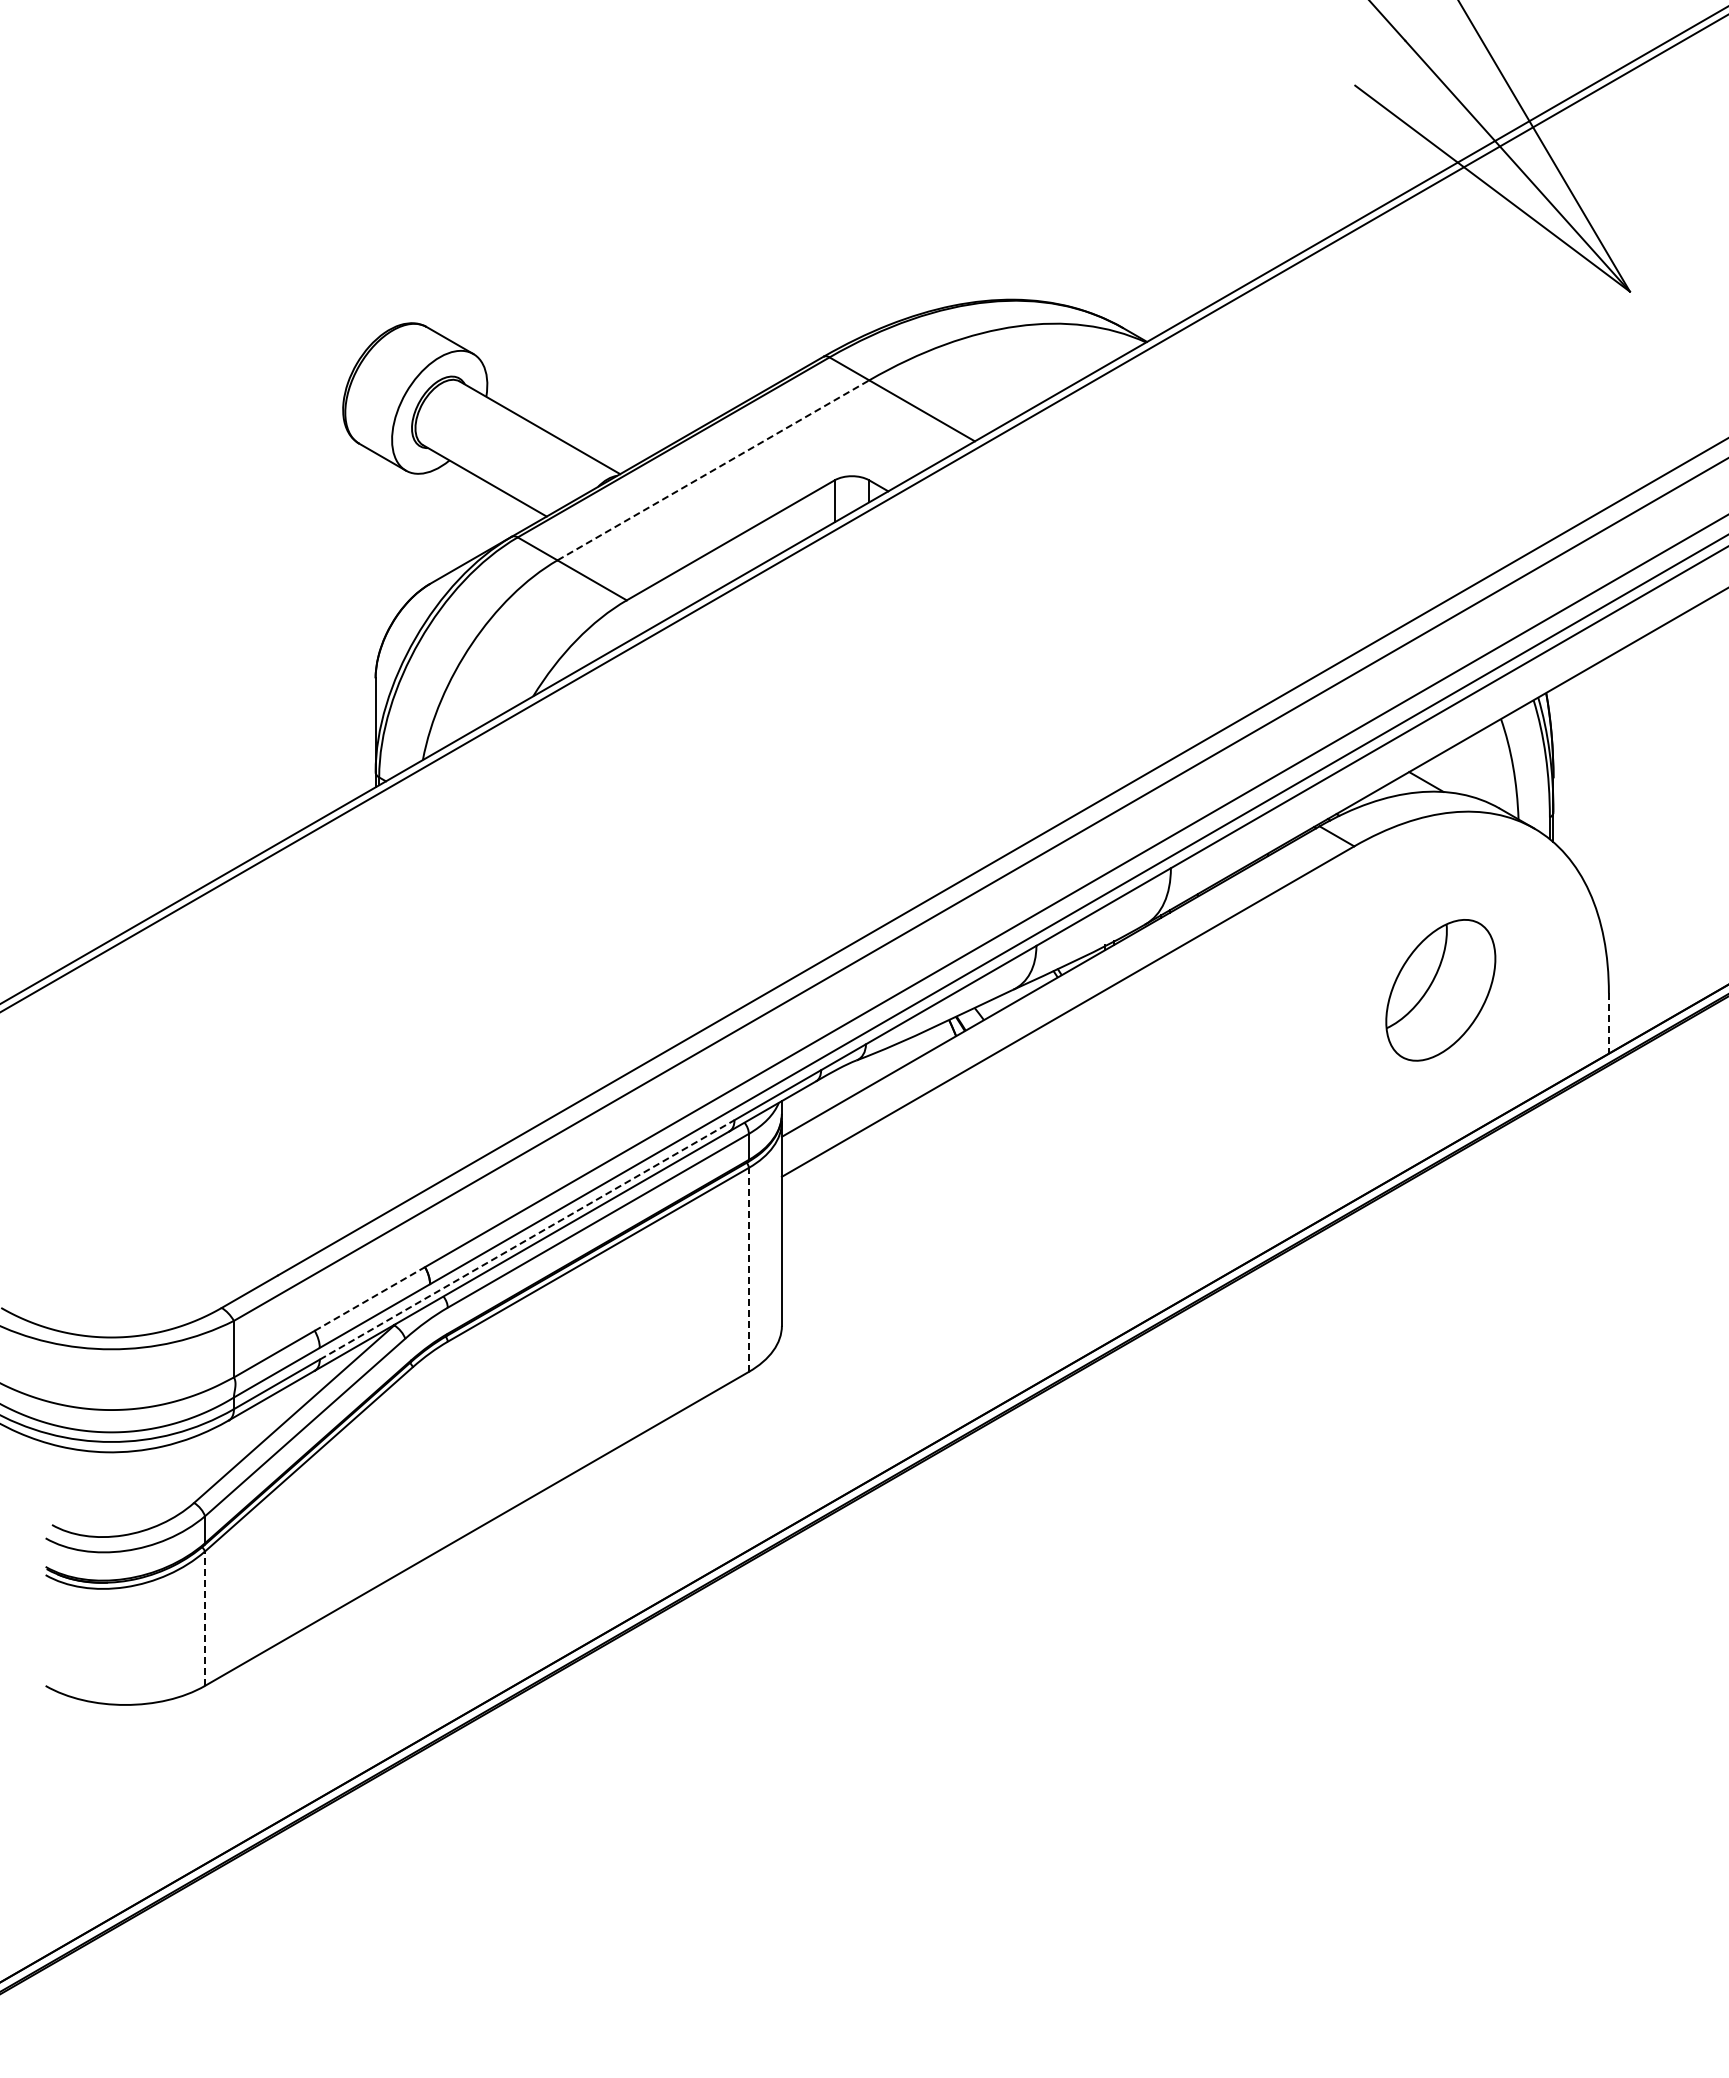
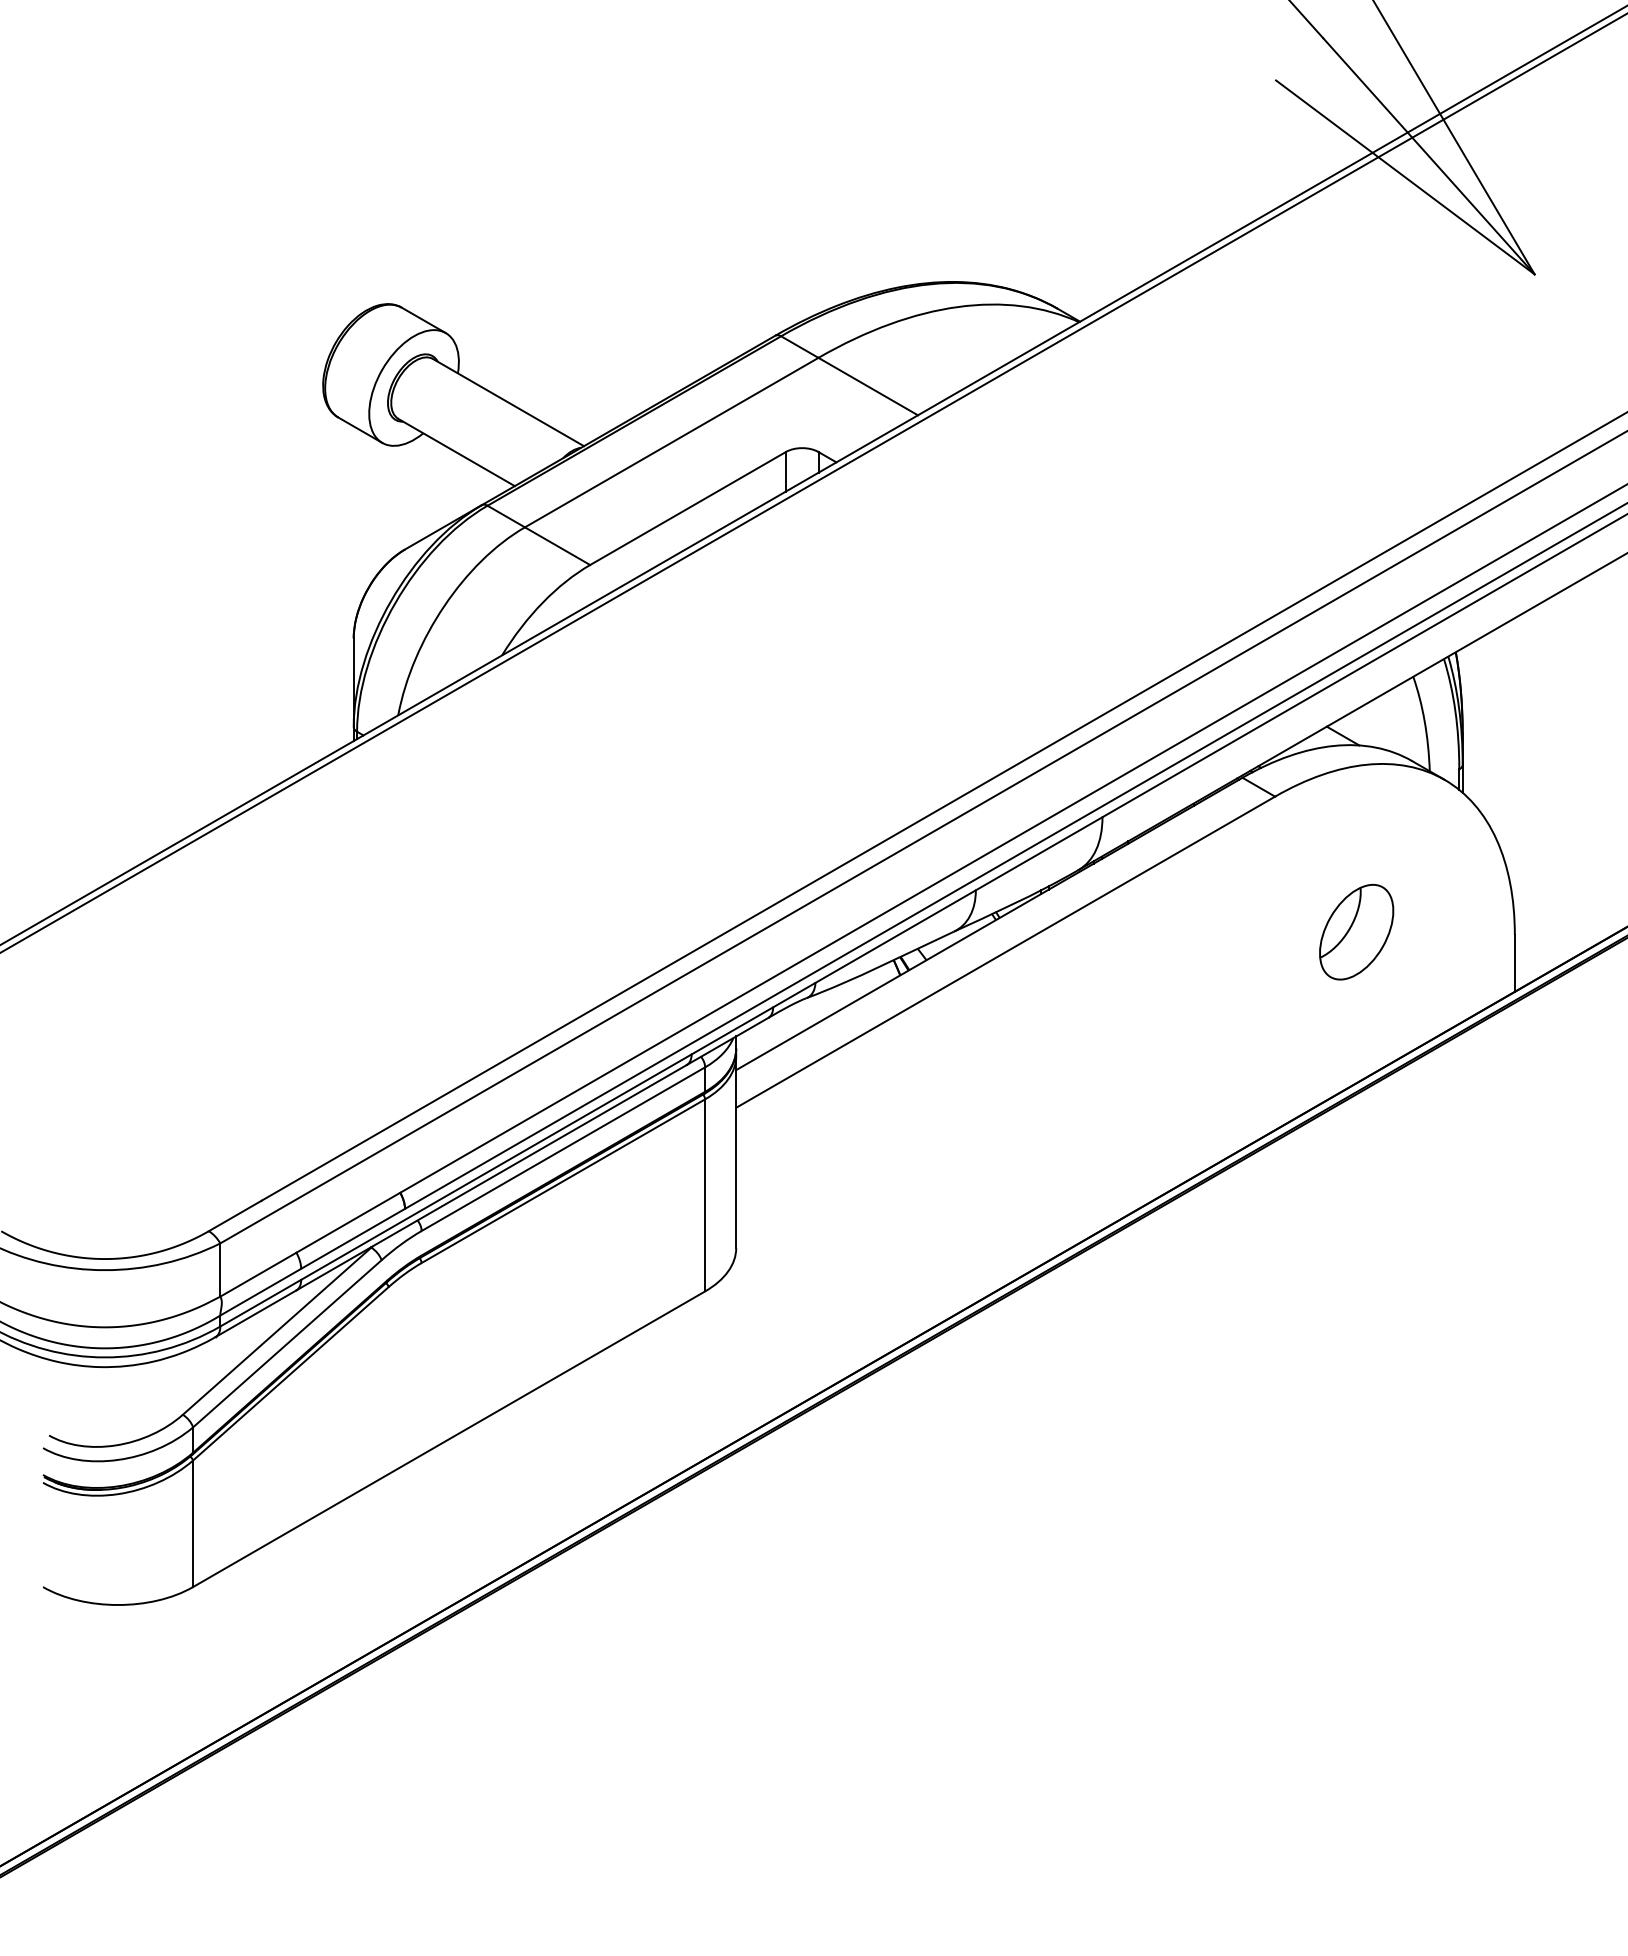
line: (713, 470) -> (671, 442), dashed -> solid
part: (1440, 990) -> (1356, 932), size x0.71
line: (1608, 1024) -> (1514, 964), dashed -> solid
line: (527, 1239) -> (496, 1166), dashed -> solid
line: (748, 1269) -> (704, 1195), dashed -> solid
line: (369, 1298) -> (347, 1222), dashed -> solid
line: (205, 1618) -> (193, 1523), dashed -> solid

